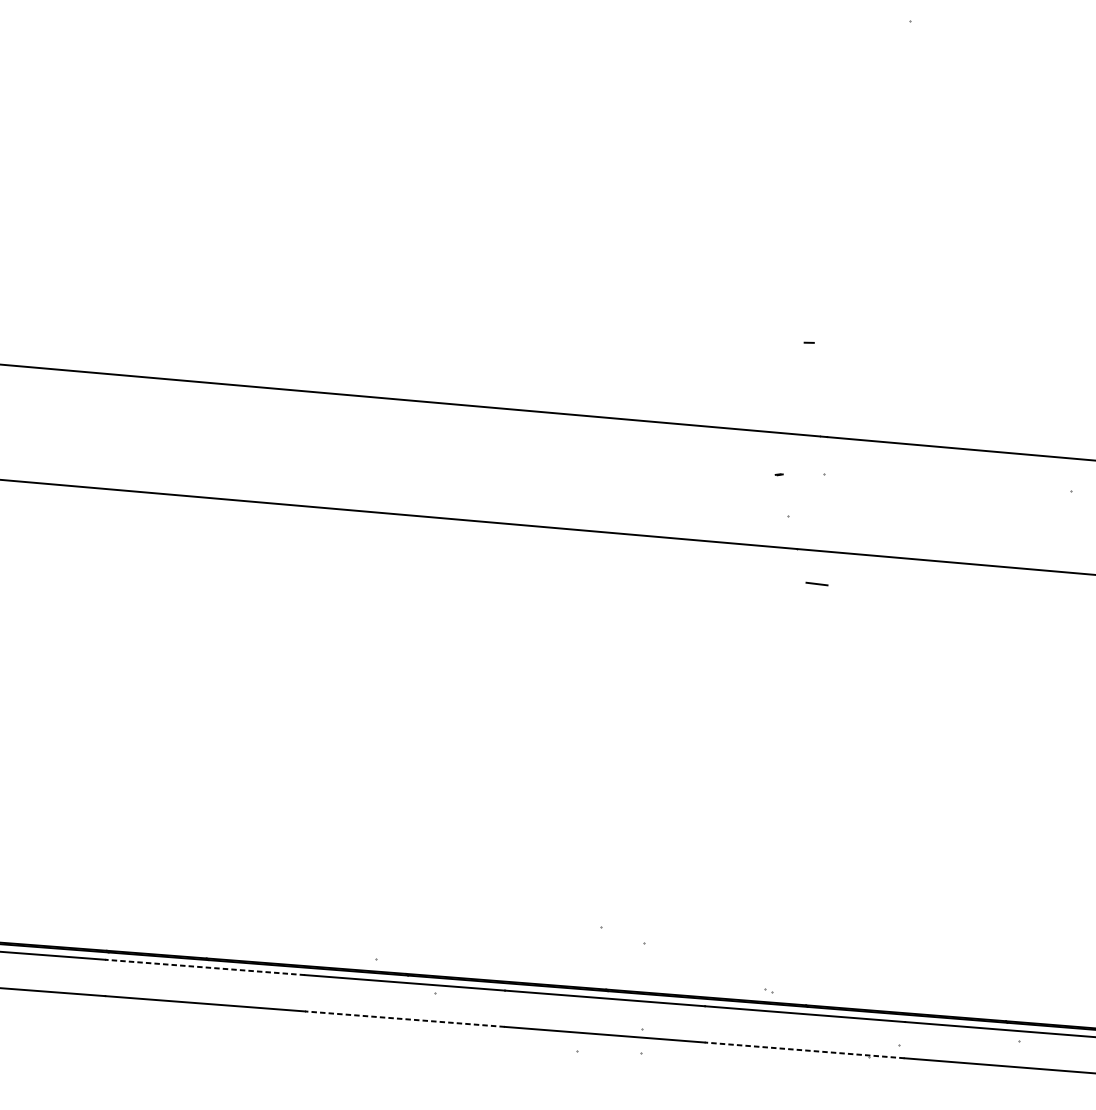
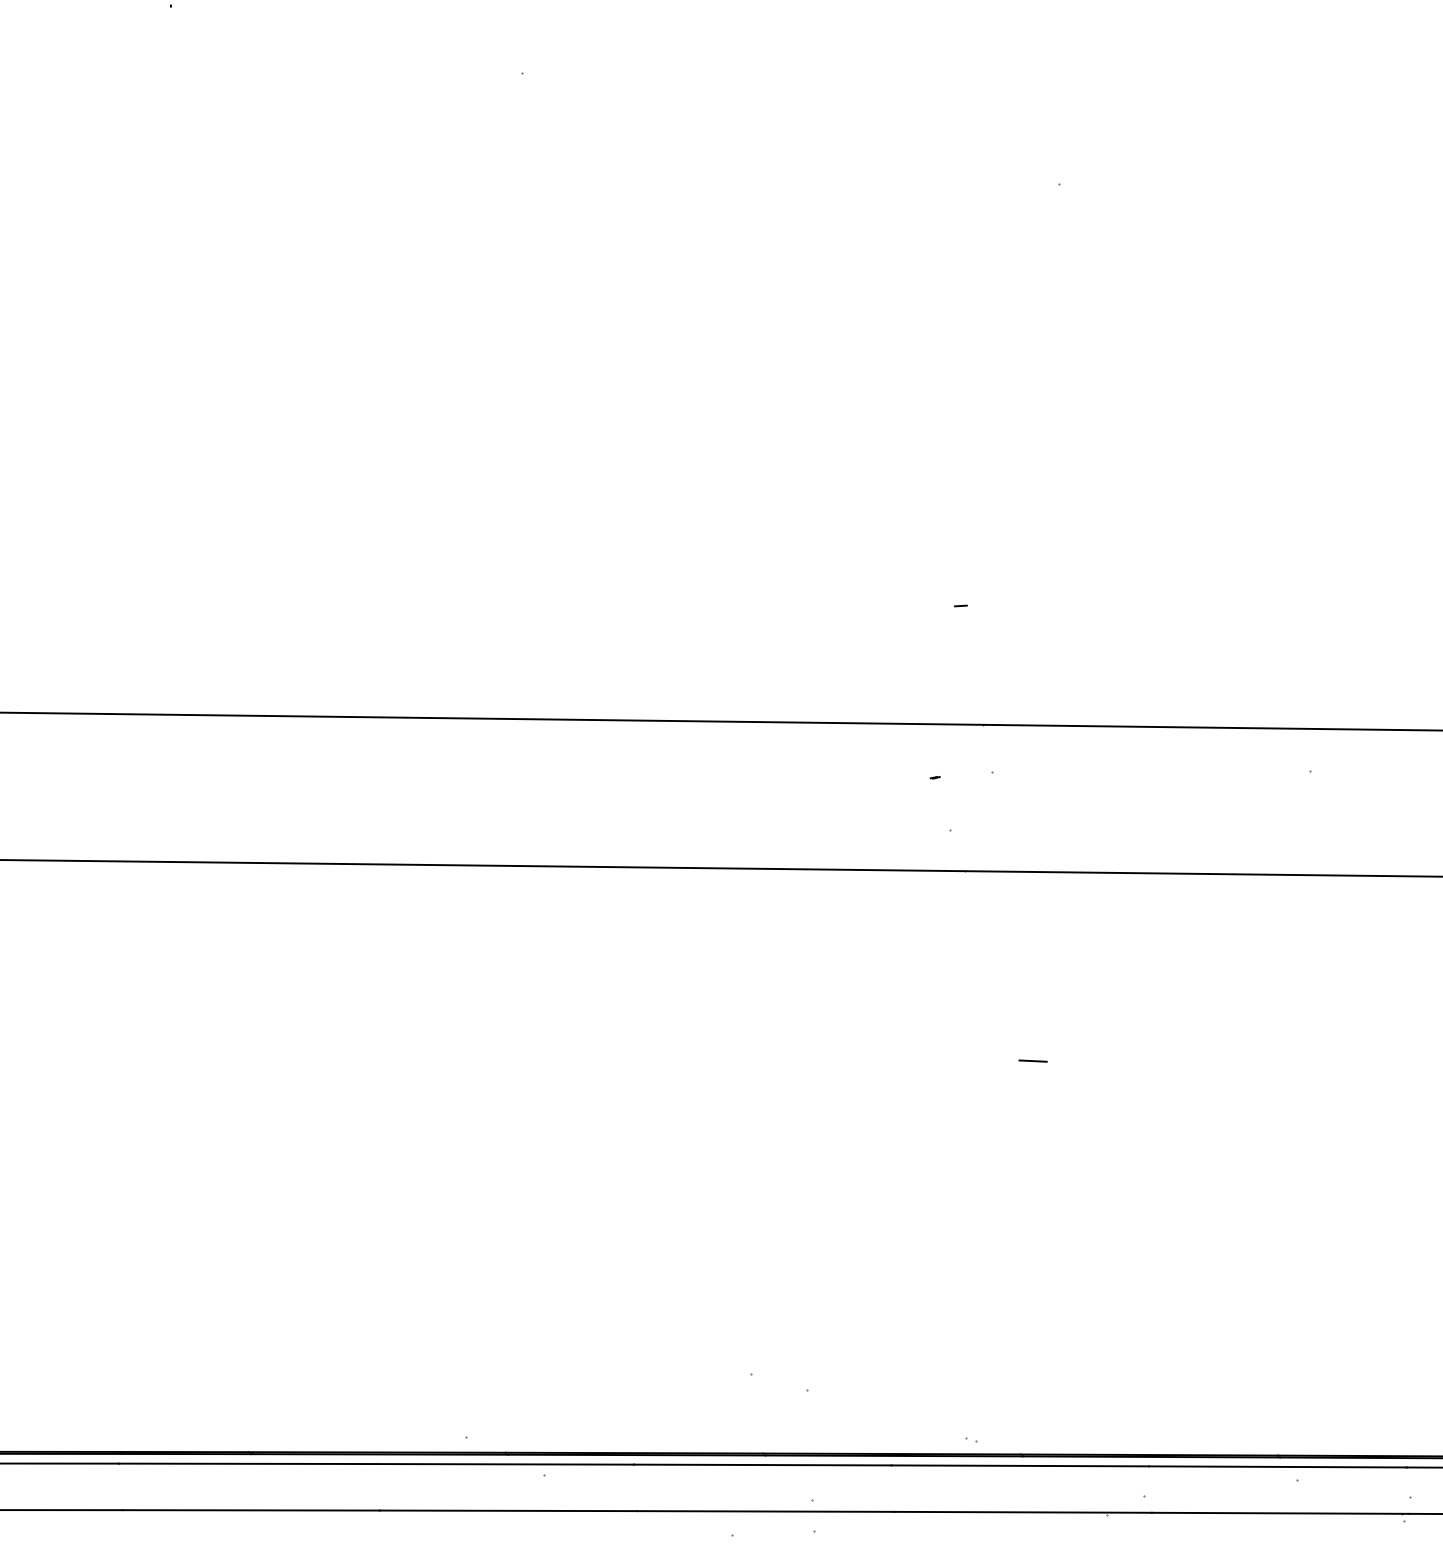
line: (816, 583) -> (1032, 1060), moved
line: (205, 967) -> (247, 1463), dashed -> solid
line: (405, 1018) -> (508, 1510), dashed -> solid
line: (804, 1050) -> (1023, 1512), dashed -> solid

